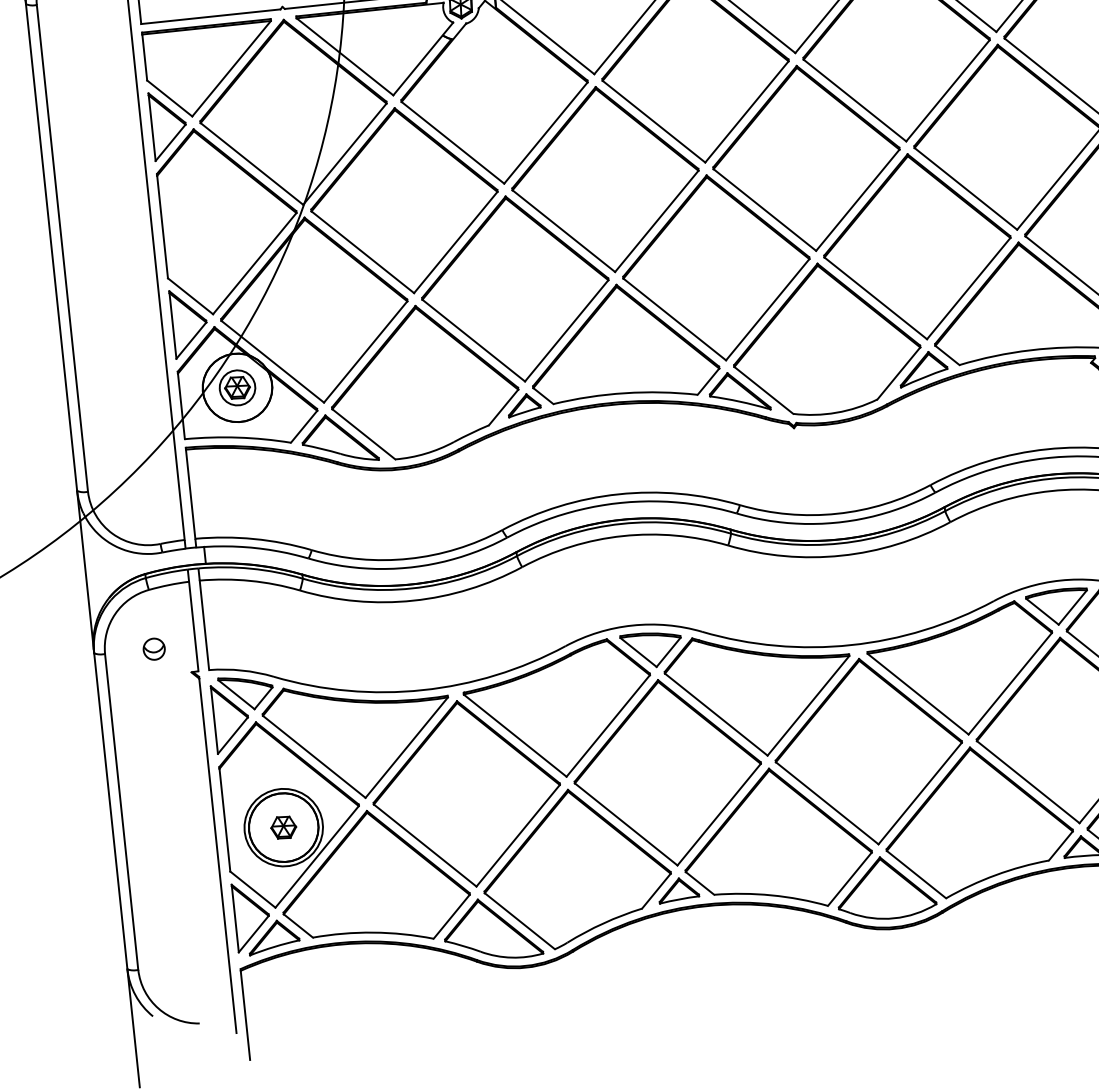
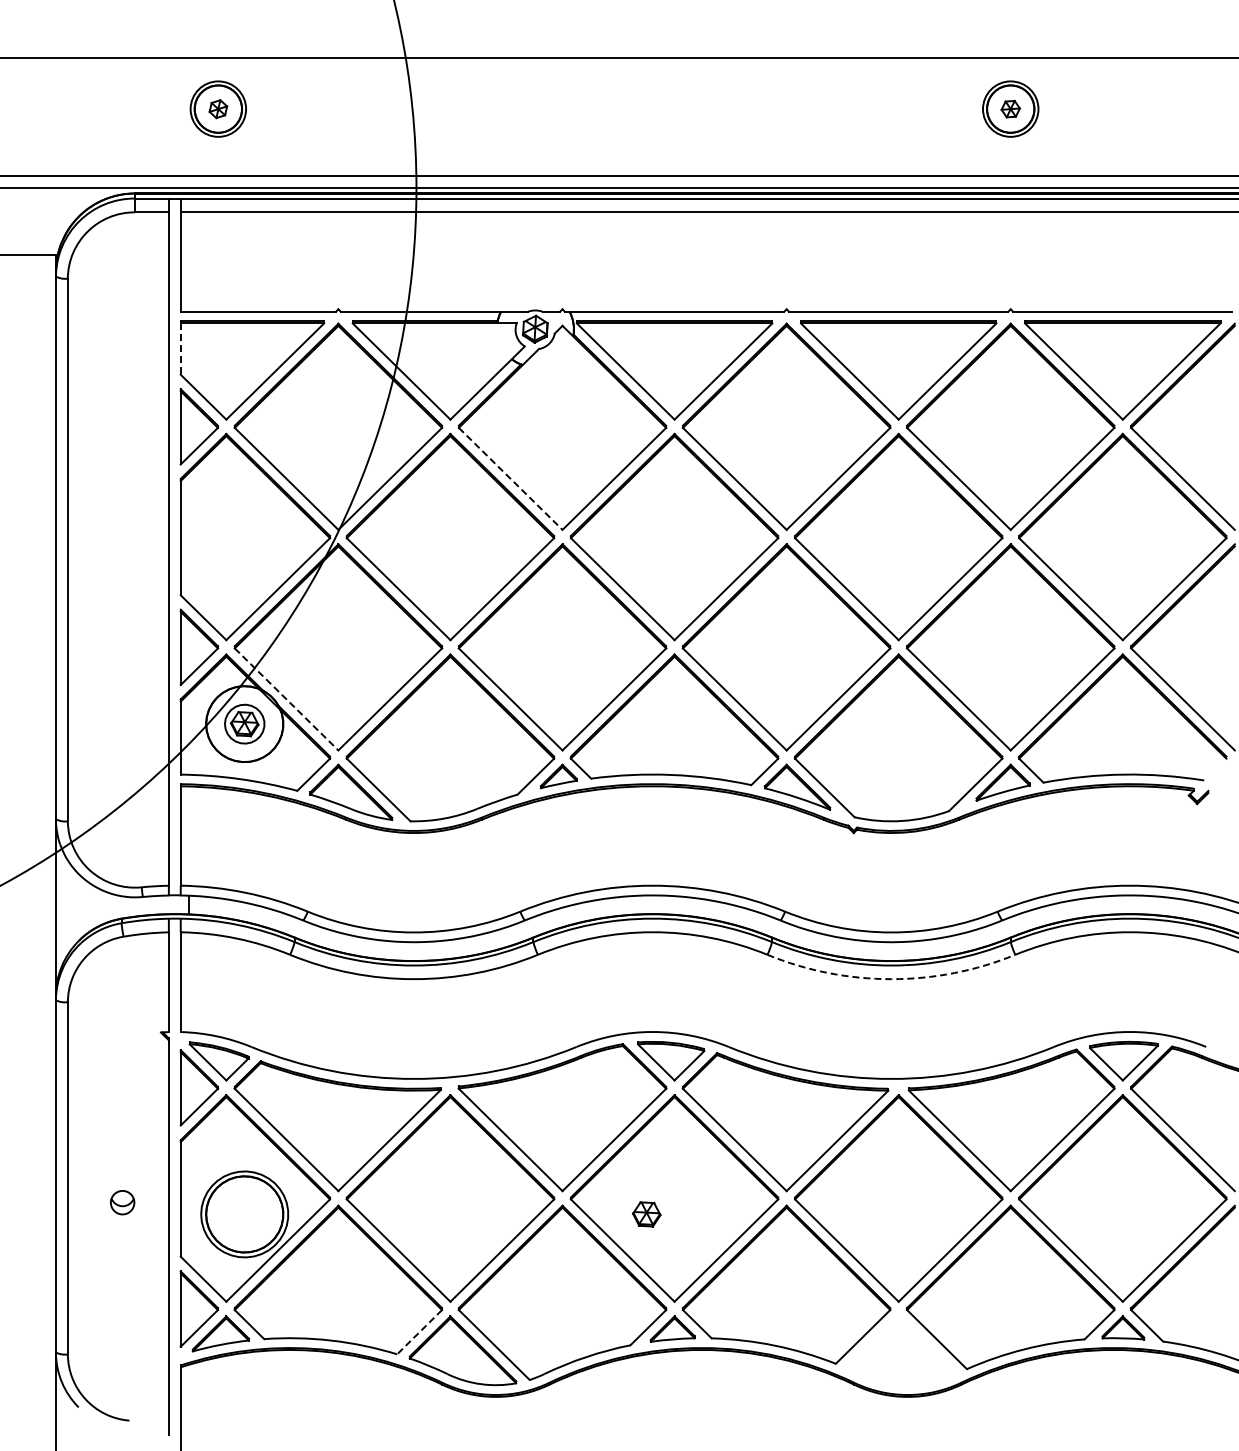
line: (144, 57) -> (180, 349), solid -> dashed
line: (452, 142) -> (510, 478), solid -> dashed
line: (272, 361) -> (286, 699), solid -> dashed
arc: (841, 555) -> (891, 979), solid -> dashed
part: (154, 649) -> (122, 1202), moved
part: (283, 827) -> (646, 1214), moved
part: (885, 887) -> (901, 1350), removed
line: (451, 917) -> (419, 1332), solid -> dashed

